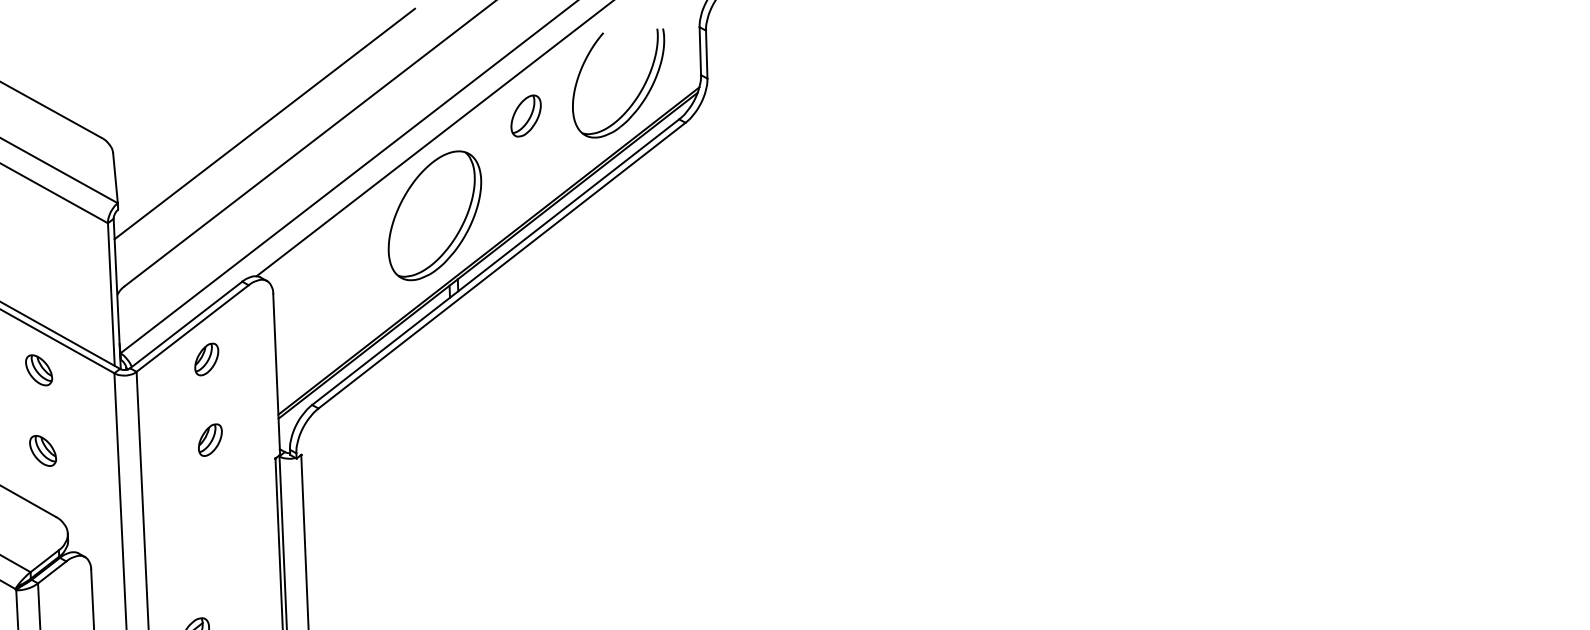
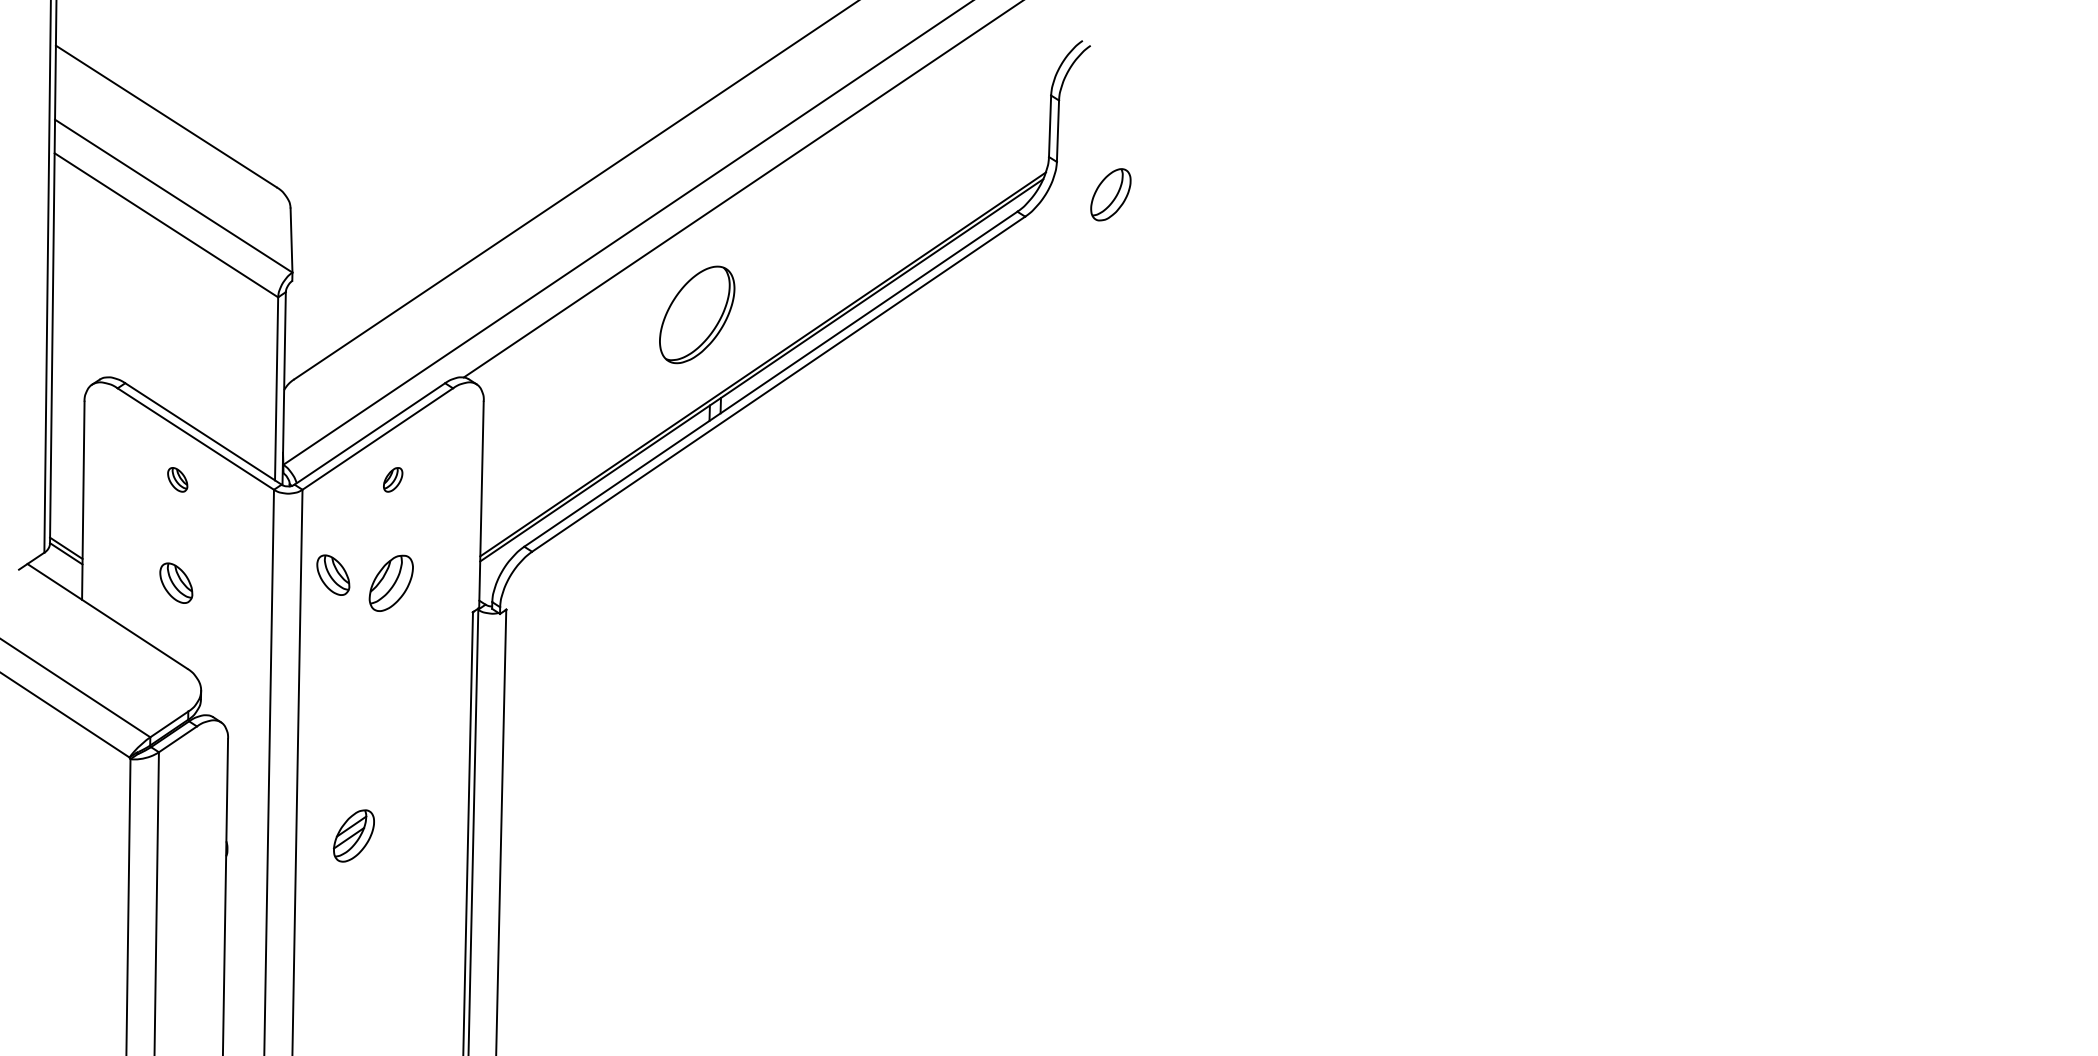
part: (638, 93) -> (967, 175), removed
part: (525, 115) -> (1110, 194), moved
line: (264, 124) -> (486, 183), removed
part: (435, 215) -> (697, 314), size x0.6
part: (206, 359) -> (392, 479), size x0.6
part: (38, 370) -> (177, 479), size x0.6
part: (165, 436) -> (333, 574), added
part: (209, 439) -> (390, 582), size x1.4

